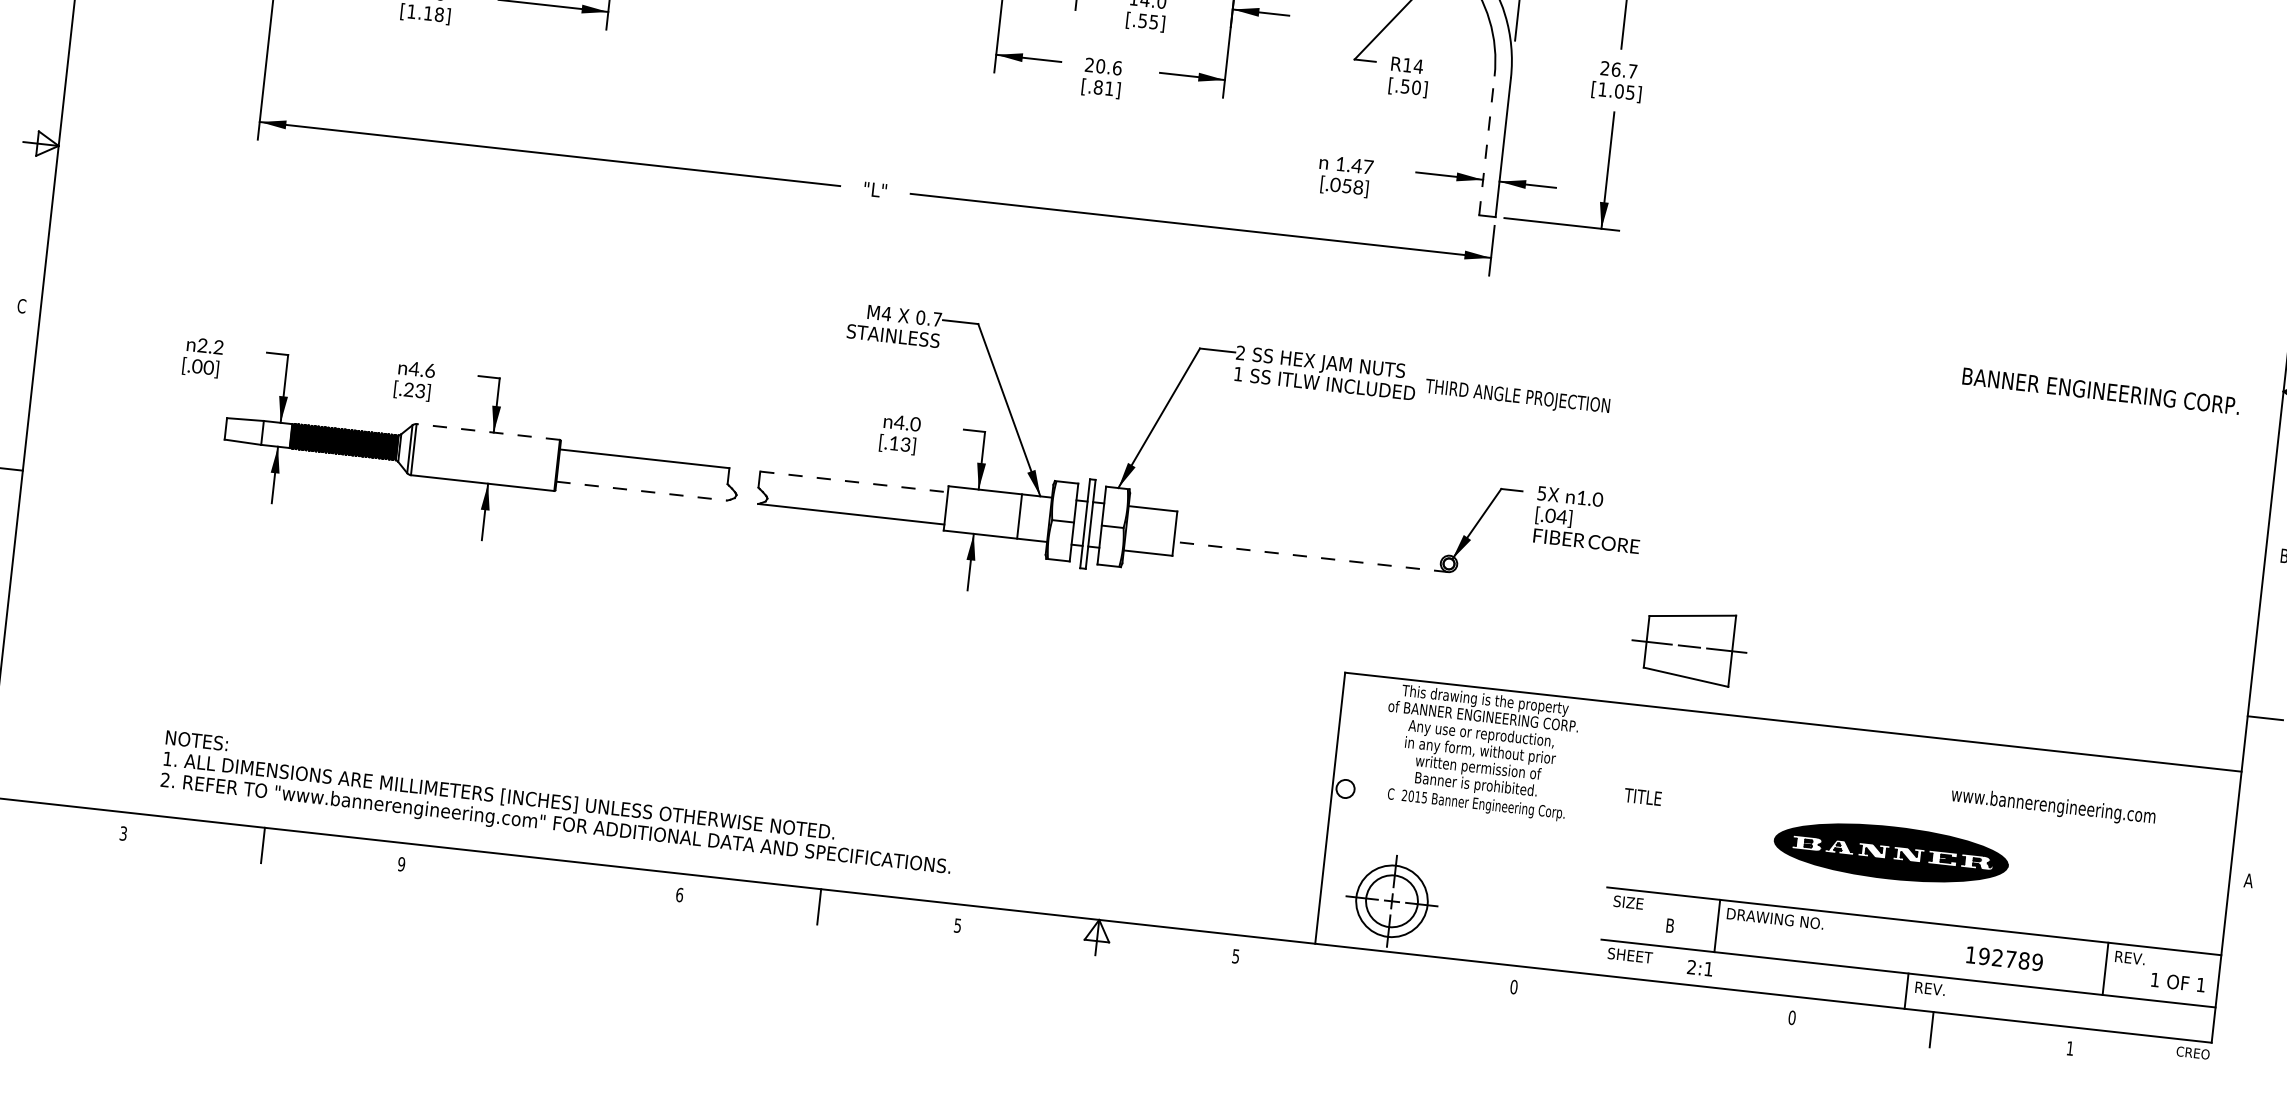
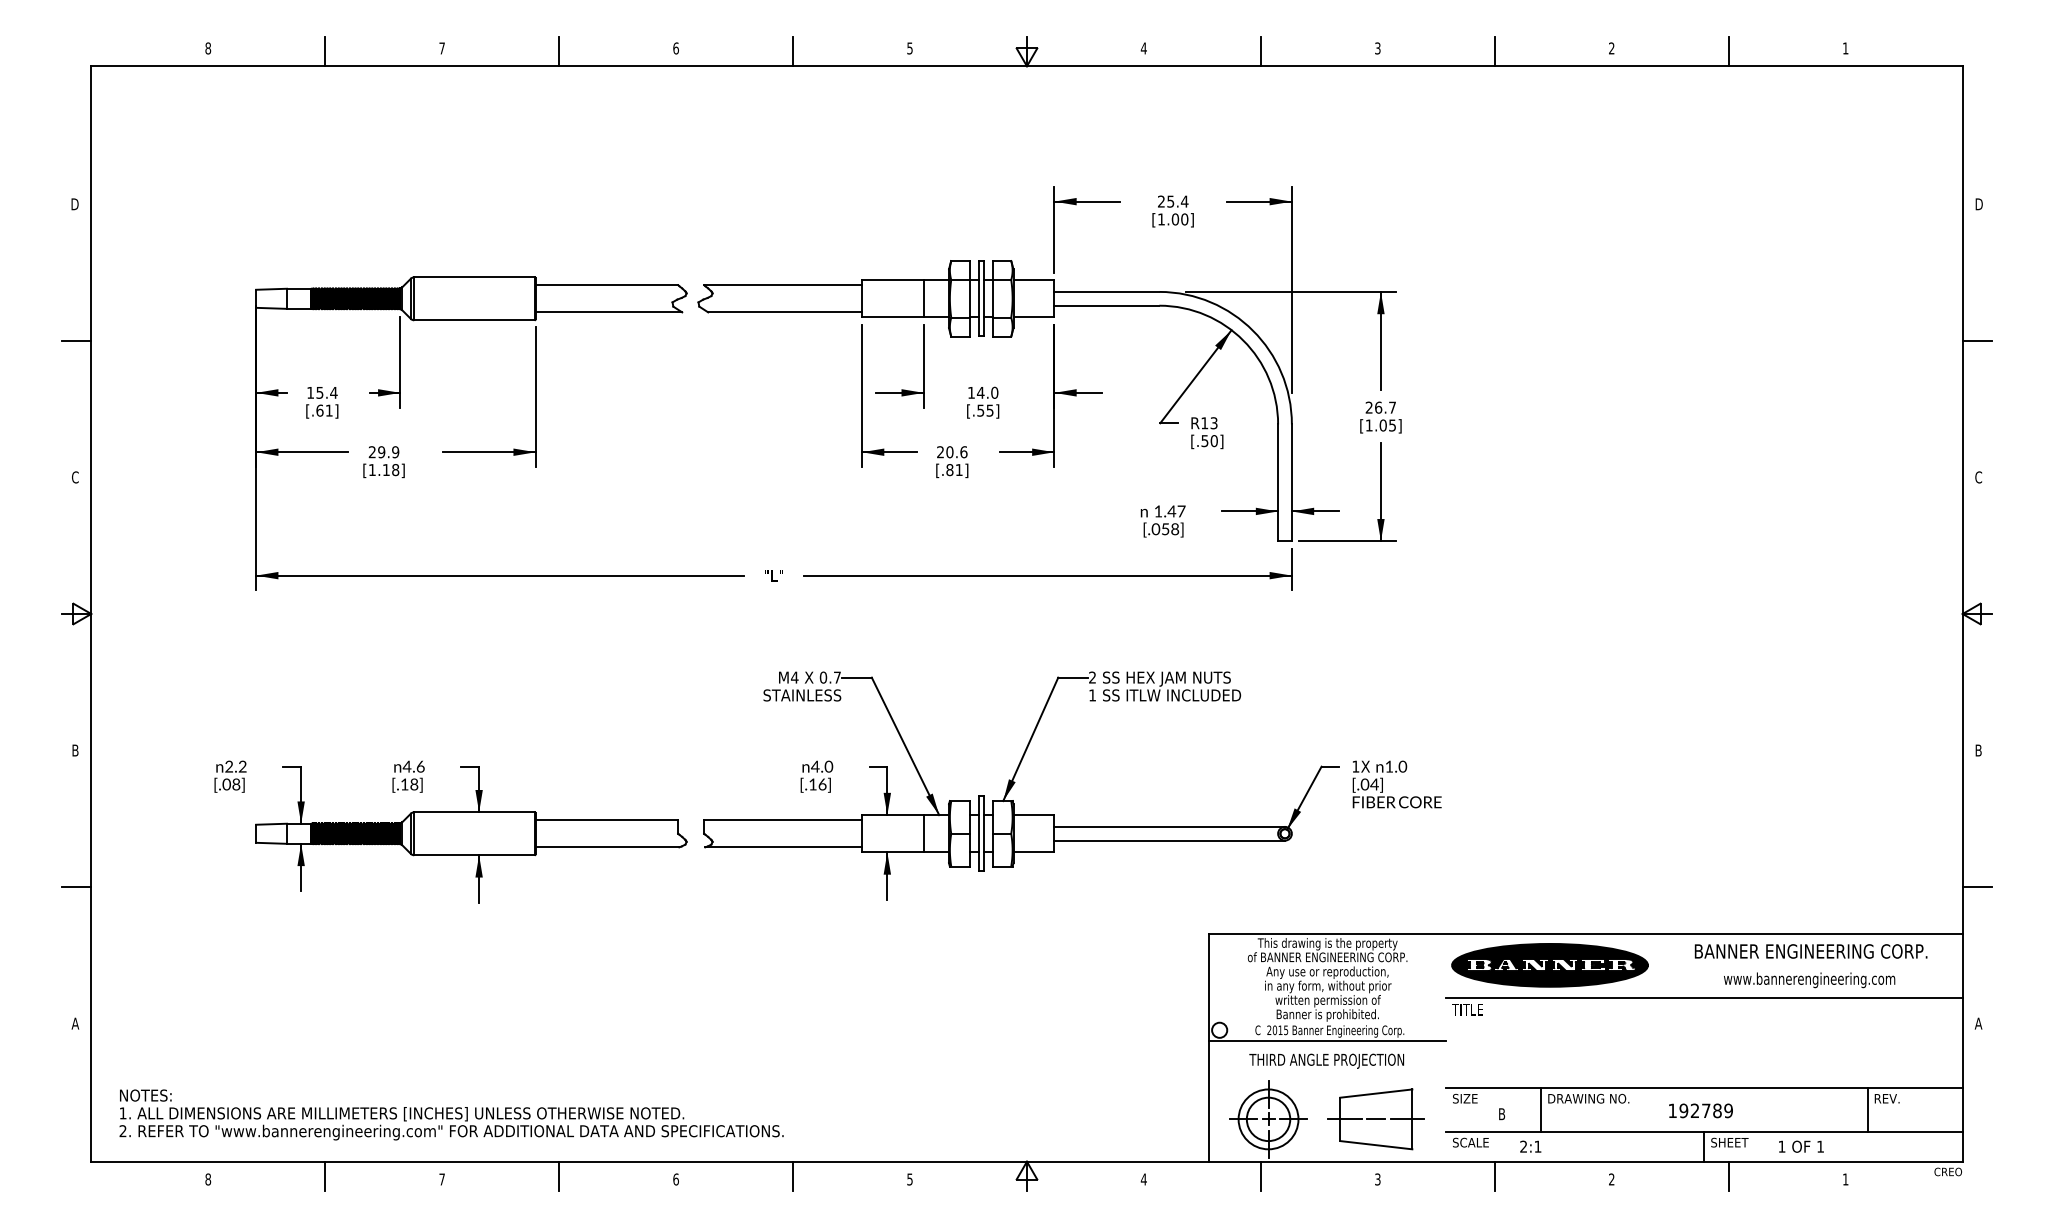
text: (1417, 66) -> (1213, 423), R14 -> R13
line: (1487, 145) -> (1278, 482), dashed -> solid
text: (22, 306) -> (75, 750), C -> B
text: (208, 367) -> (236, 784), [.00] -> [.08]
text: (414, 390) -> (409, 784), [.23] -> [.18]
text: (2100, 391) -> (1810, 951), moved
text: (1517, 396) -> (1326, 1060), moved
line: (488, 432) -> (474, 812), dashed -> solid
text: (905, 443) -> (822, 783), [.13] -> [.16]
line: (854, 482) -> (783, 820), dashed -> solid
line: (641, 491) -> (607, 847), dashed -> solid
text: (1541, 493) -> (1355, 766), 5X -> 1X
line: (1312, 540) -> (1169, 826), added
line: (1310, 556) -> (1169, 840), dashed -> solid
part: (1688, 646) -> (1375, 1119), moved
text: (557, 803) -> (451, 1114), moved
line: (1926, 813) -> (1704, 997), added
line: (1472, 815) -> (1327, 1040), added
text: (123, 833) -> (208, 1179), 3 -> 8
part: (1890, 853) -> (1549, 965), moved
text: (400, 864) -> (441, 1179), 9 -> 7
line: (541, 876) -> (559, 1176), added
text: (1634, 955) -> (1475, 1142), SHEET -> SCALE
text: (1235, 956) -> (1143, 1179), 5 -> 4
text: (2004, 958) -> (1700, 1110), moved
line: (1374, 968) -> (1260, 1176), added
text: (2178, 982) -> (1801, 1146), moved
text: (1513, 987) -> (1377, 1179), 0 -> 3
text: (1936, 989) -> (1729, 1142), REV. -> SHEET
line: (1653, 998) -> (1494, 1176), added
text: (1791, 1017) -> (1611, 1179), 0 -> 2

